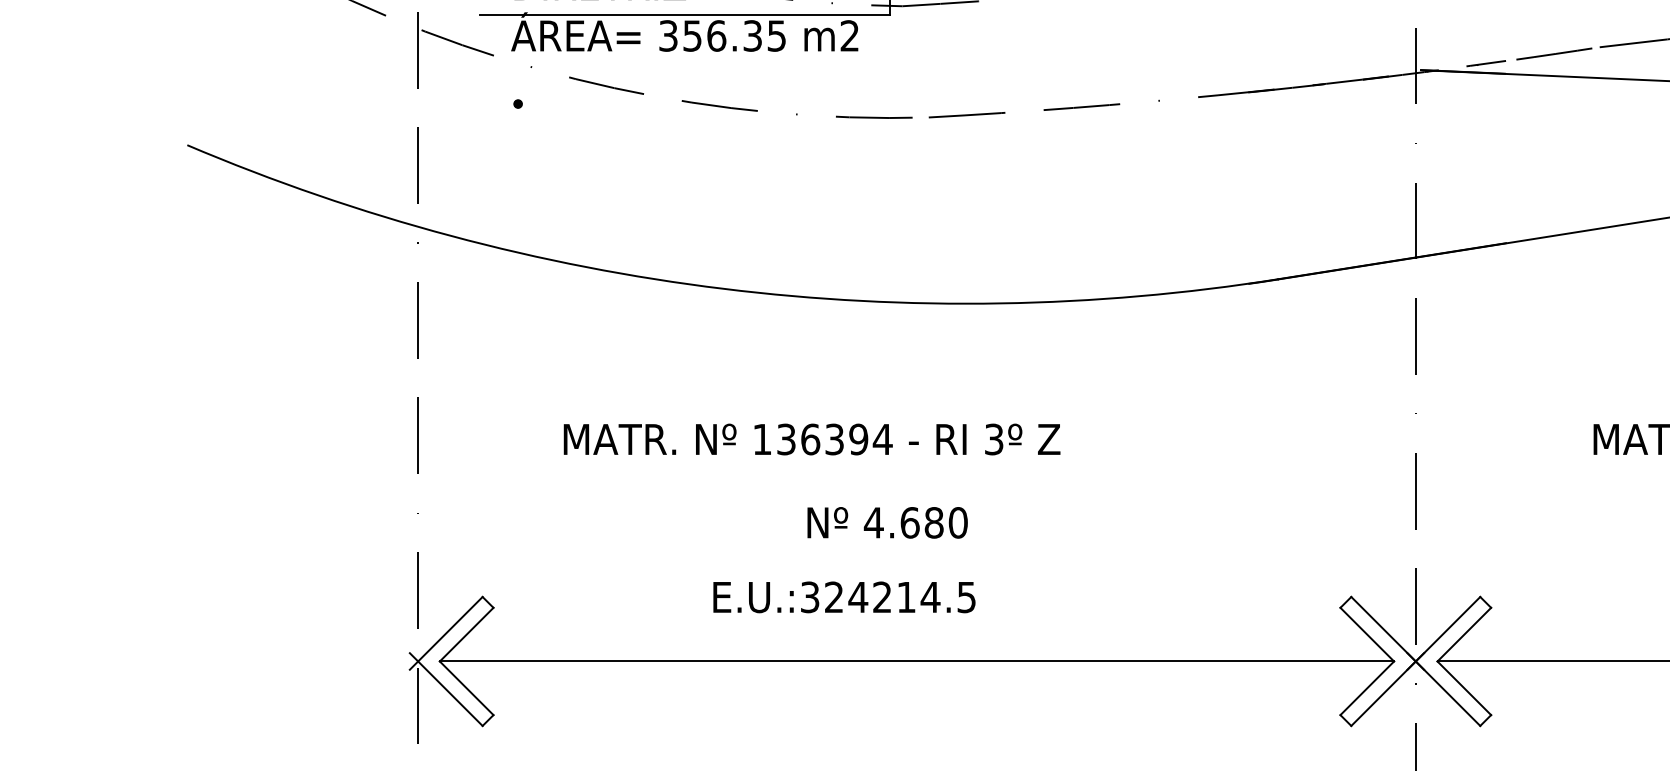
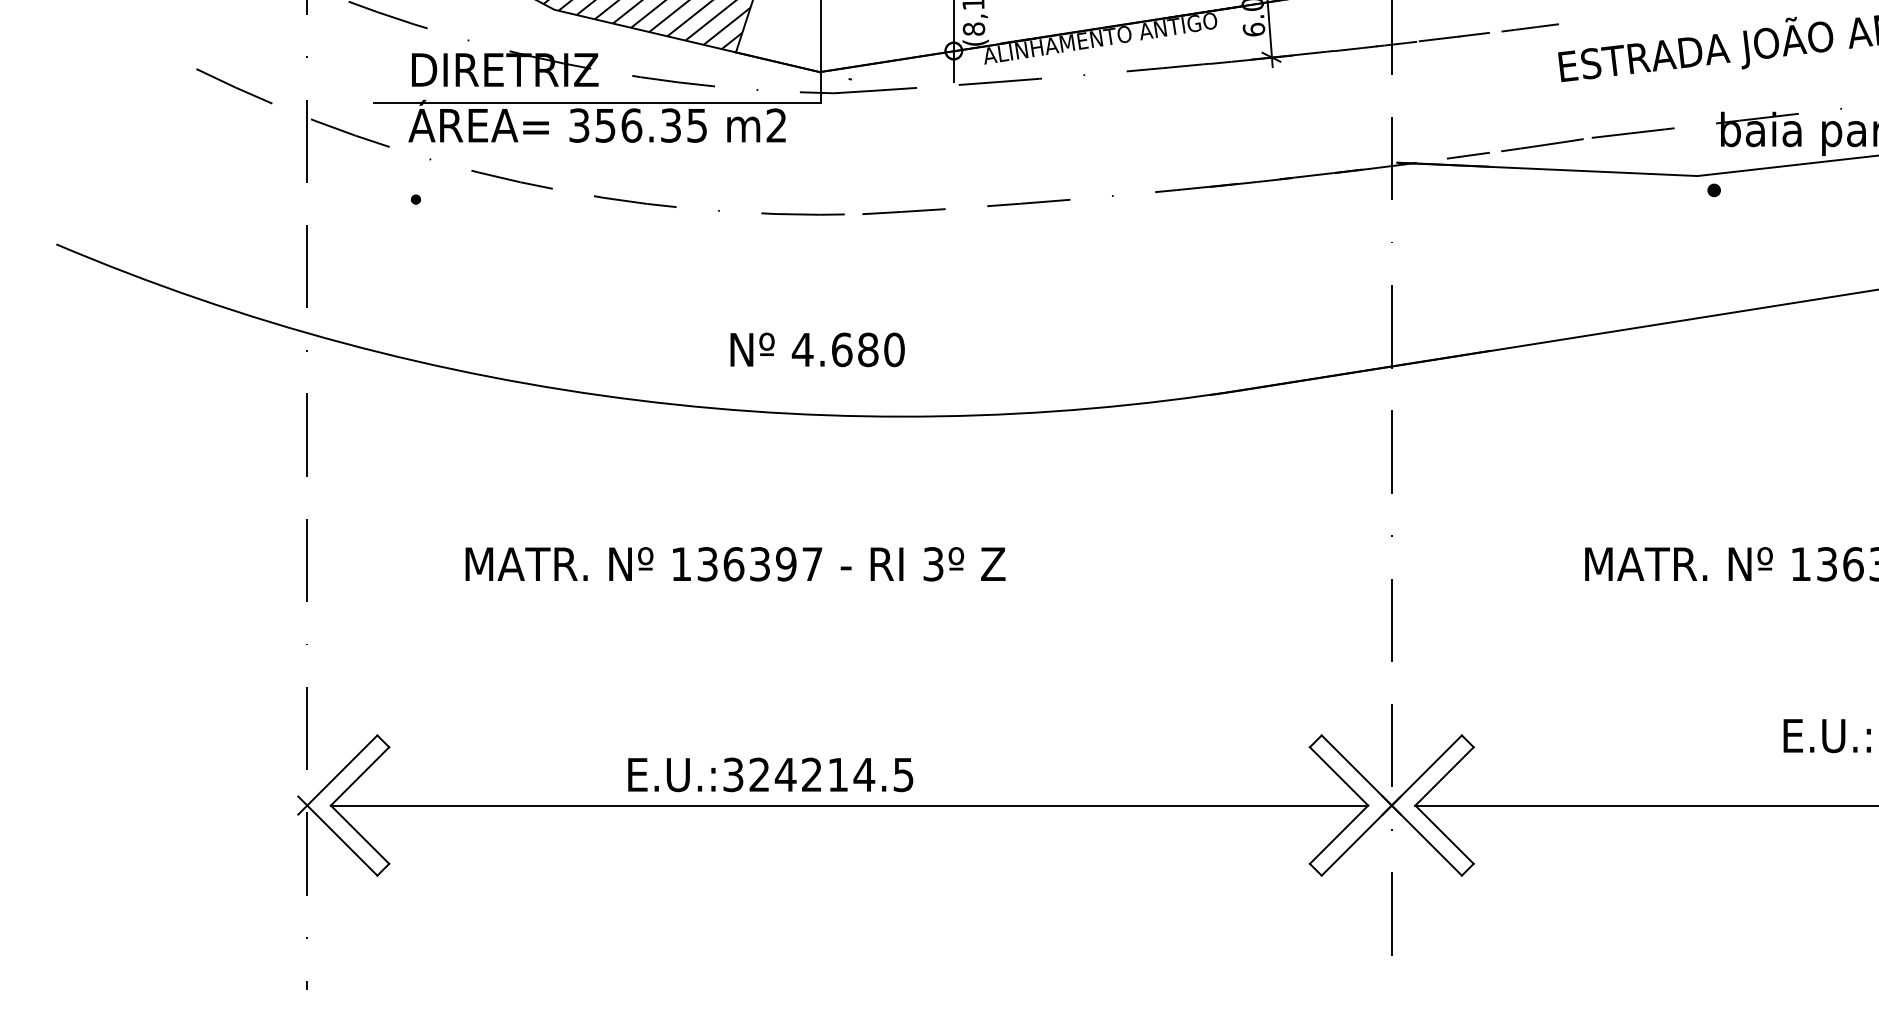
text: (882, 438) -> (812, 563), 136394 -> 136397
text: (887, 522) -> (817, 349), moved
text: (844, 597) -> (770, 774), moved

